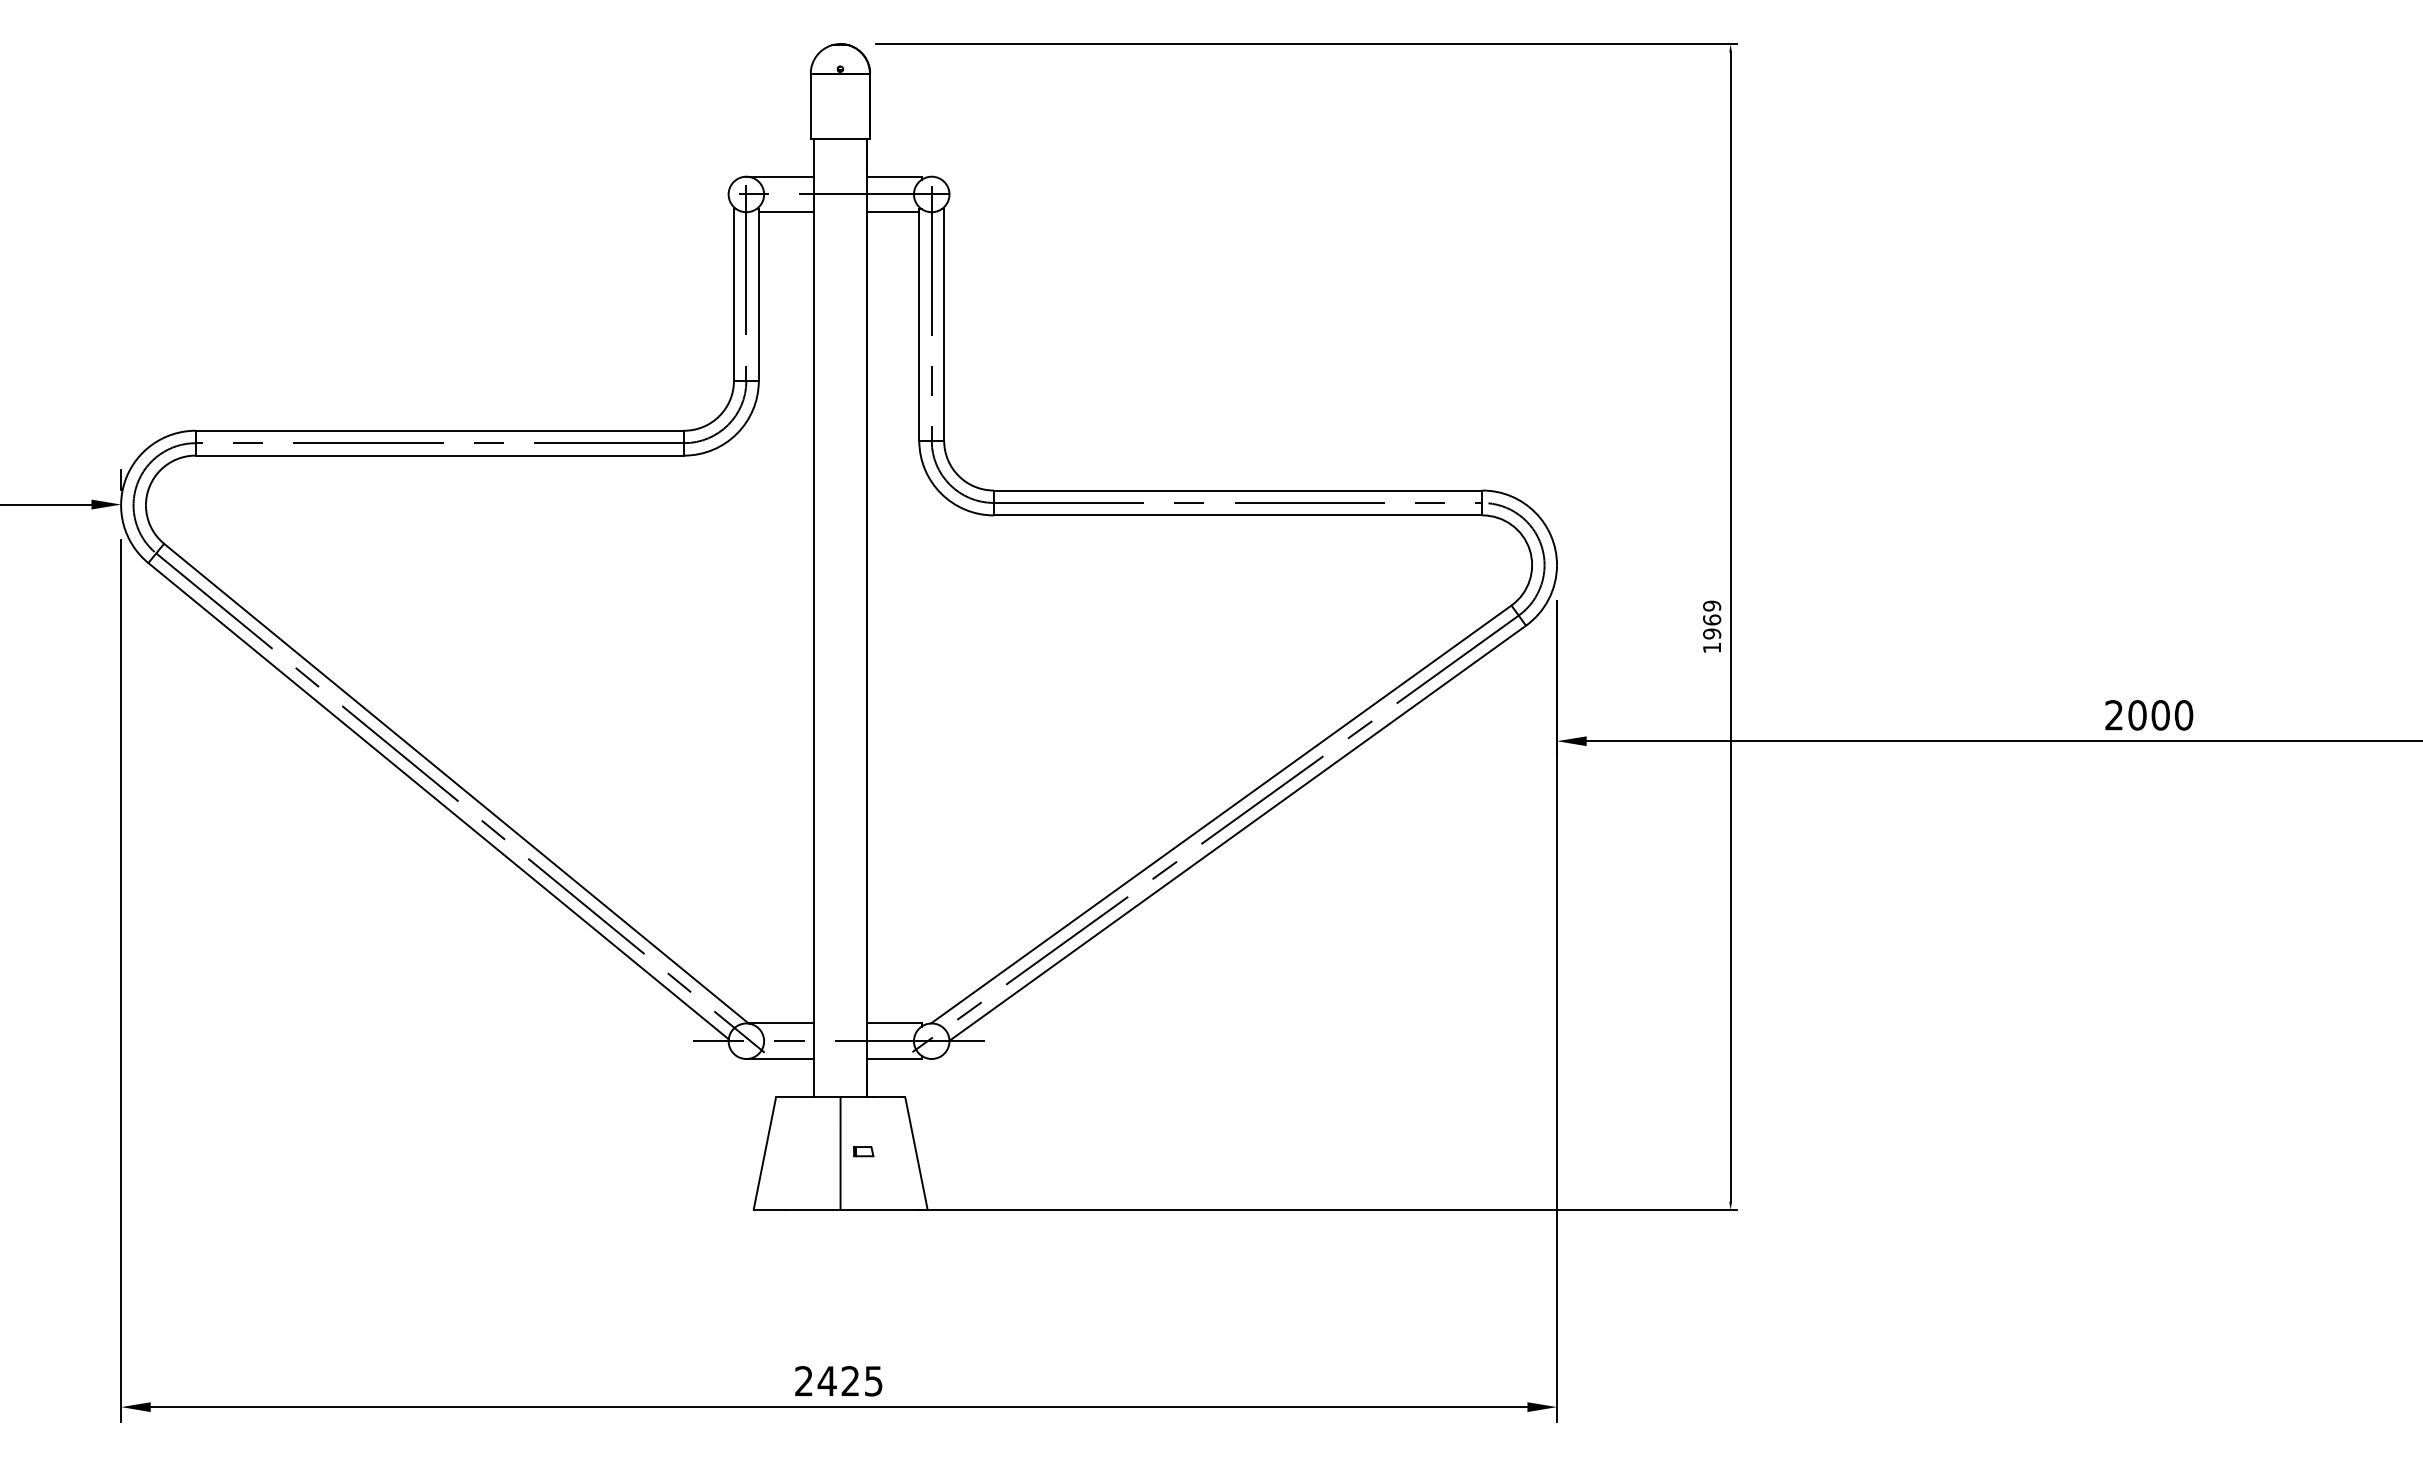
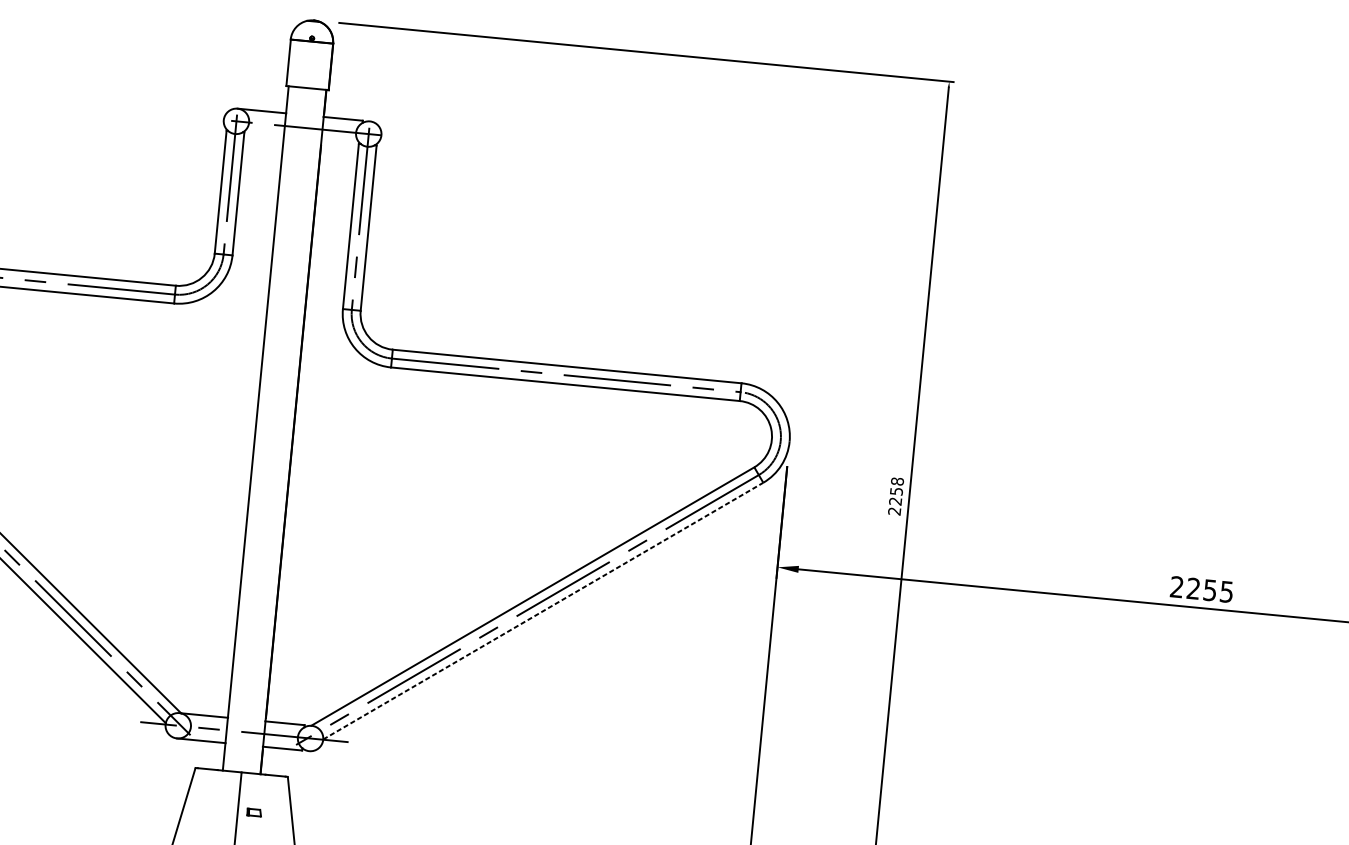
line: (786, 212) -> (263, 136), removed
line: (892, 212) -> (339, 144), removed
text: (1712, 626) -> (896, 496), 1969 -> 2258
text: (2160, 715) -> (1210, 590), 2000 -> 2255
line: (1238, 832) -> (543, 610), solid -> dashed

